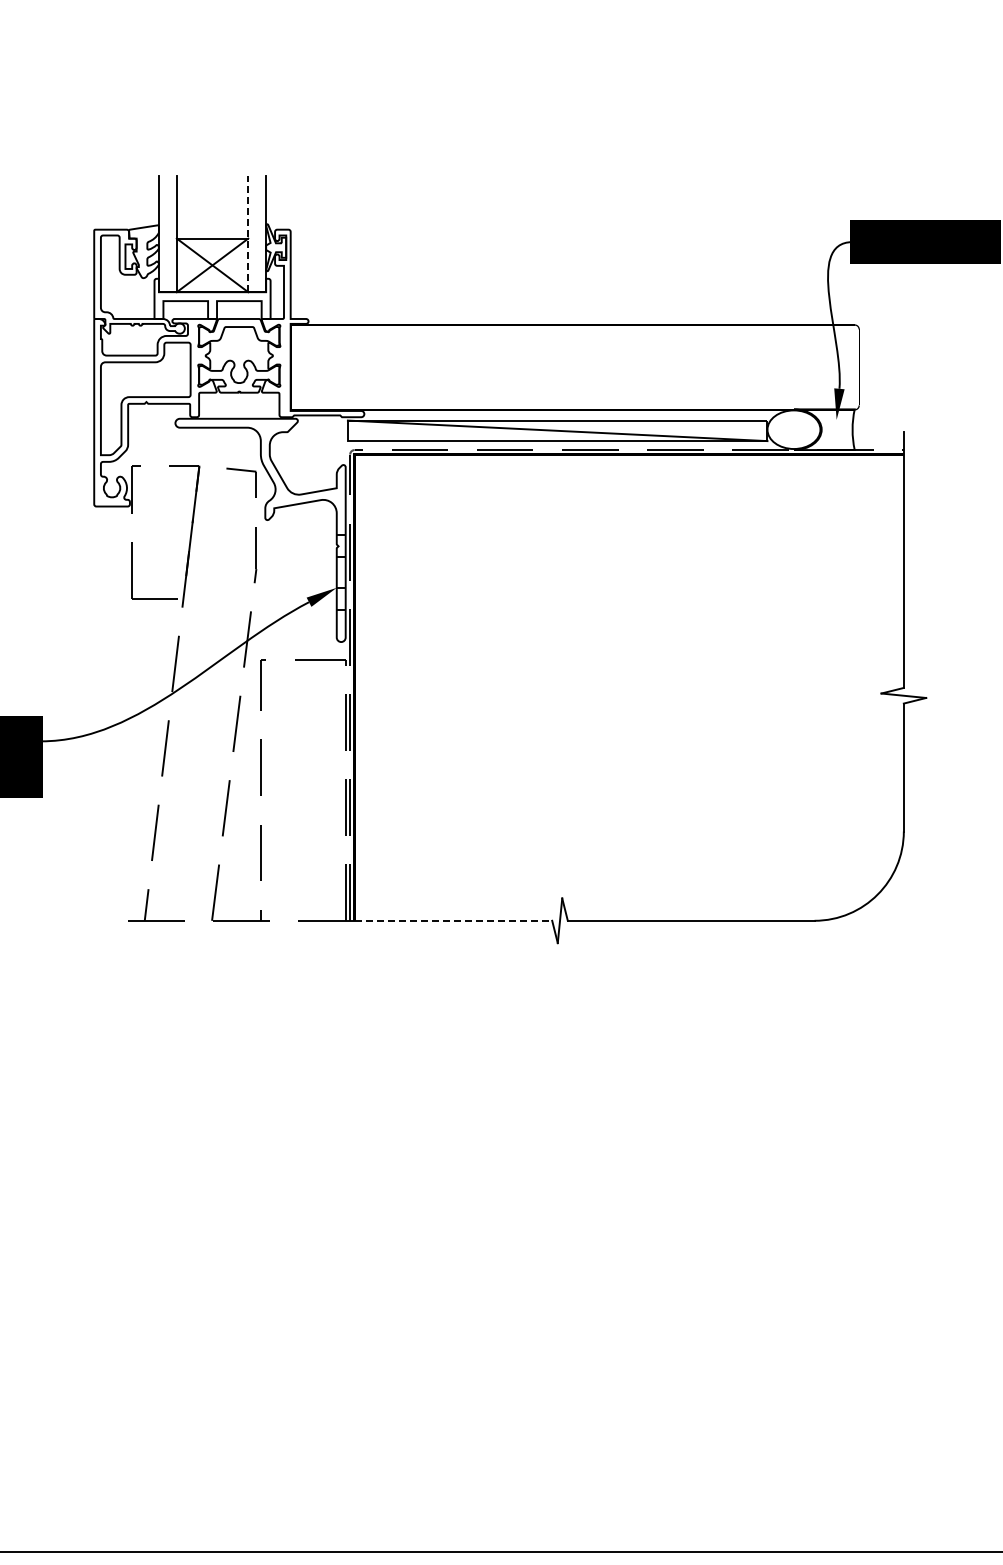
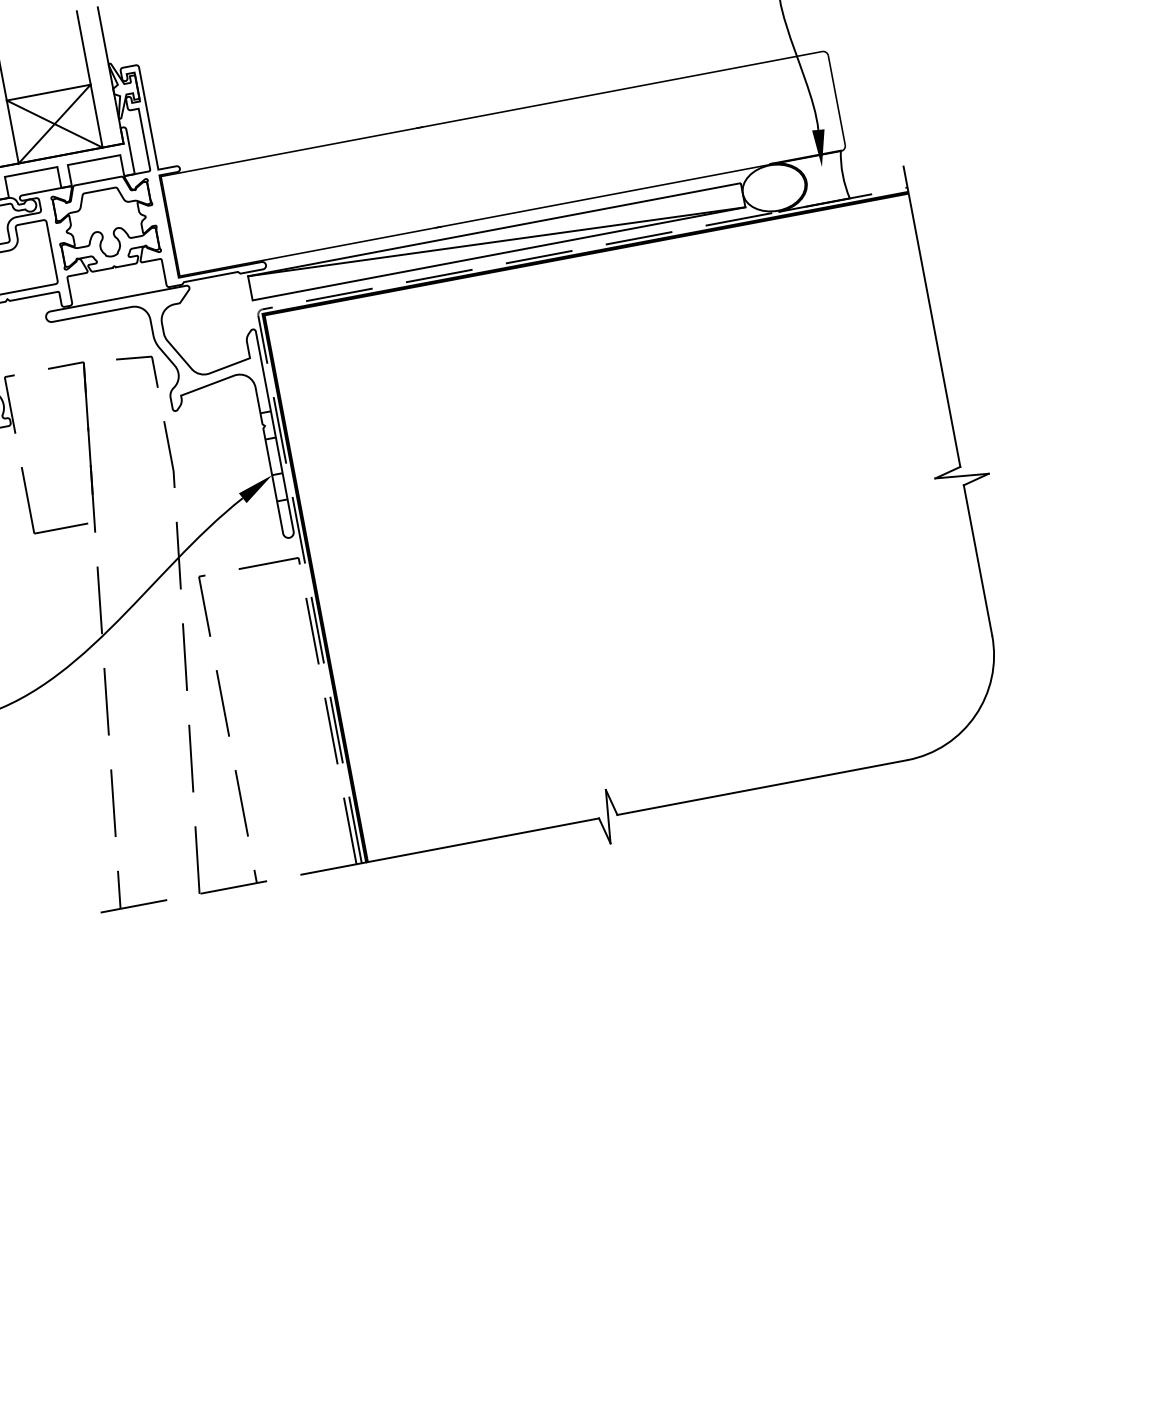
line: (248, 233) -> (89, 78), dashed -> solid
line: (453, 920) -> (483, 839), dashed -> solid

